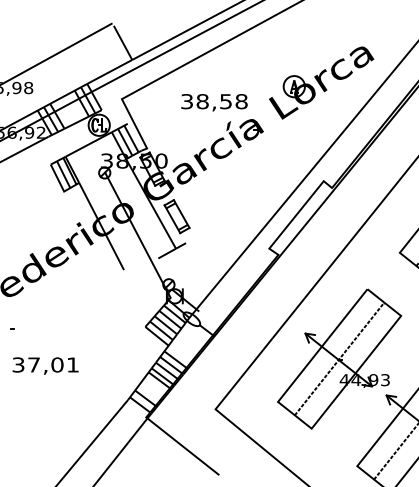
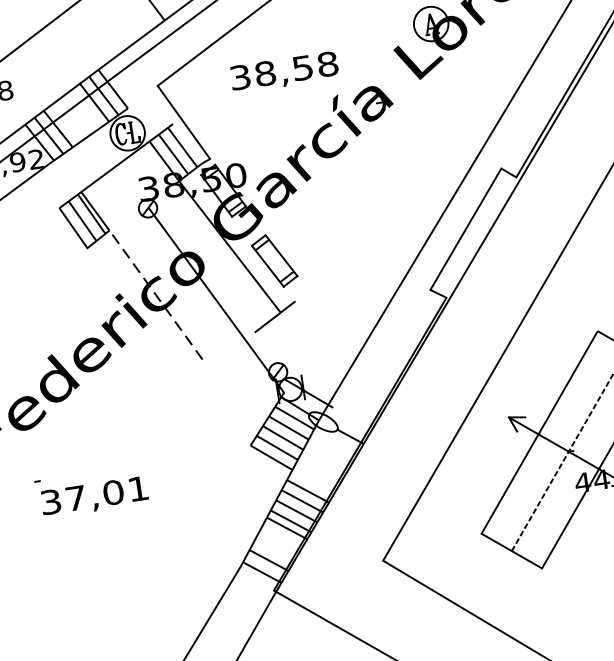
text: (214, 102) -> (284, 72), moved
line: (101, 226) -> (155, 295), solid -> dashed
text: (45, 365) -> (94, 496), moved

